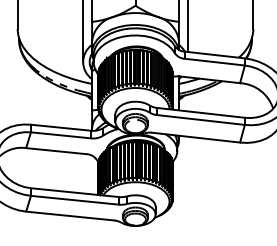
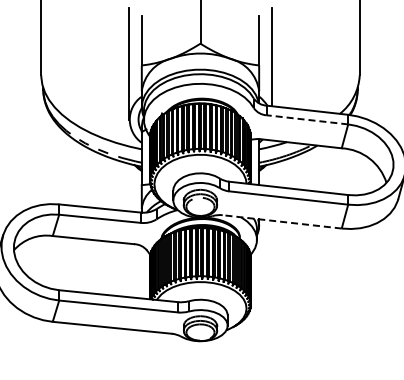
line: (214, 61) -> (307, 119), solid -> dashed
line: (196, 137) -> (282, 221), solid -> dashed

